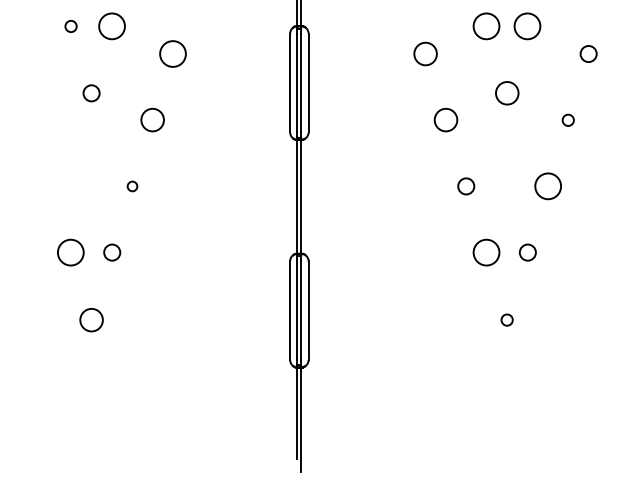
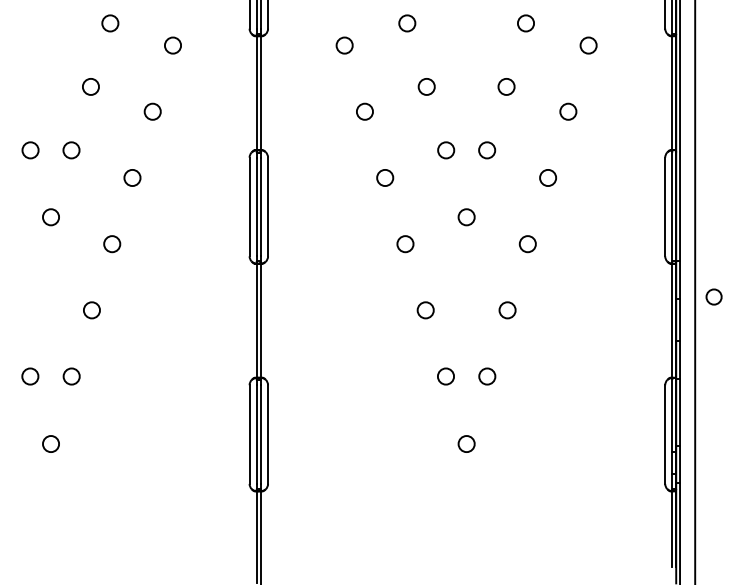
circle: (71, 26) -> (30, 150), size x1.43
circle: (112, 26) -> (71, 150), size x0.62
circle: (487, 26) -> (446, 150), size x0.62
circle: (528, 26) -> (487, 150), size x0.62
circle: (173, 53) -> (132, 177), size x0.62
circle: (426, 53) -> (385, 177), size x0.71
circle: (507, 93) -> (466, 217), size x0.71
circle: (153, 120) -> (112, 244), size x0.71
circle: (446, 120) -> (405, 244), size x0.71
circle: (568, 120) -> (527, 244), size x1.43
circle: (132, 186) -> (91, 310), size x1.67
circle: (548, 186) -> (507, 310), size x0.62
circle: (71, 252) -> (30, 376), size x0.62
circle: (486, 252) -> (445, 376), size x0.62
circle: (91, 319) -> (50, 443), size x0.71
circle: (507, 319) -> (466, 443), size x1.43

